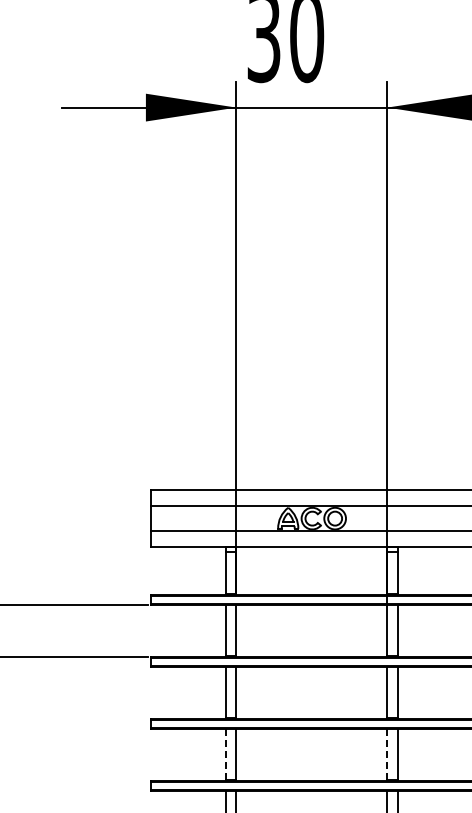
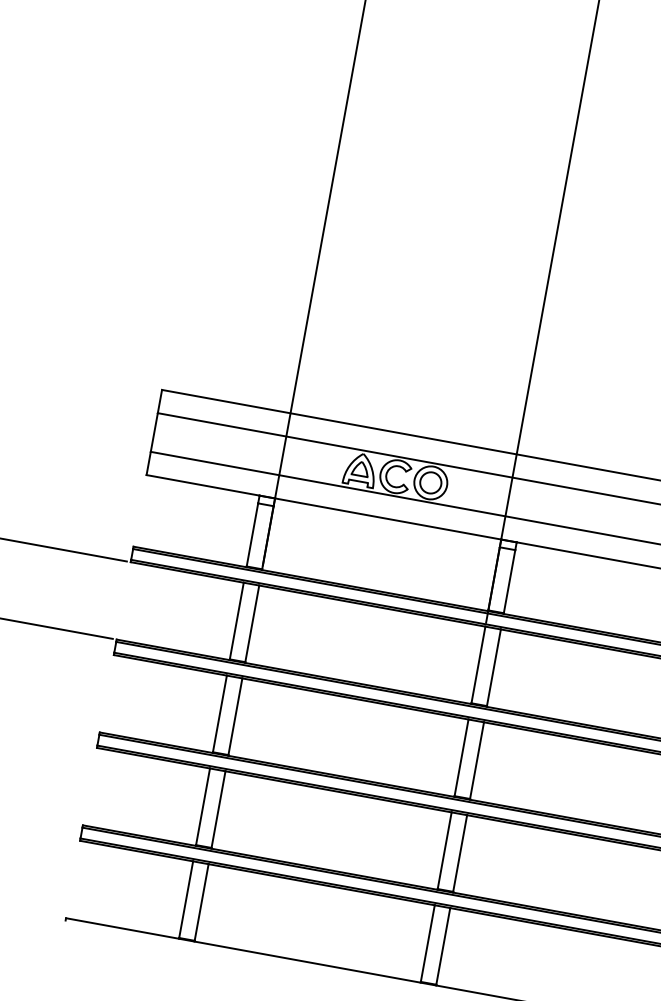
line: (225, 754) -> (202, 806), dashed -> solid
line: (387, 754) -> (445, 850), dashed -> solid

